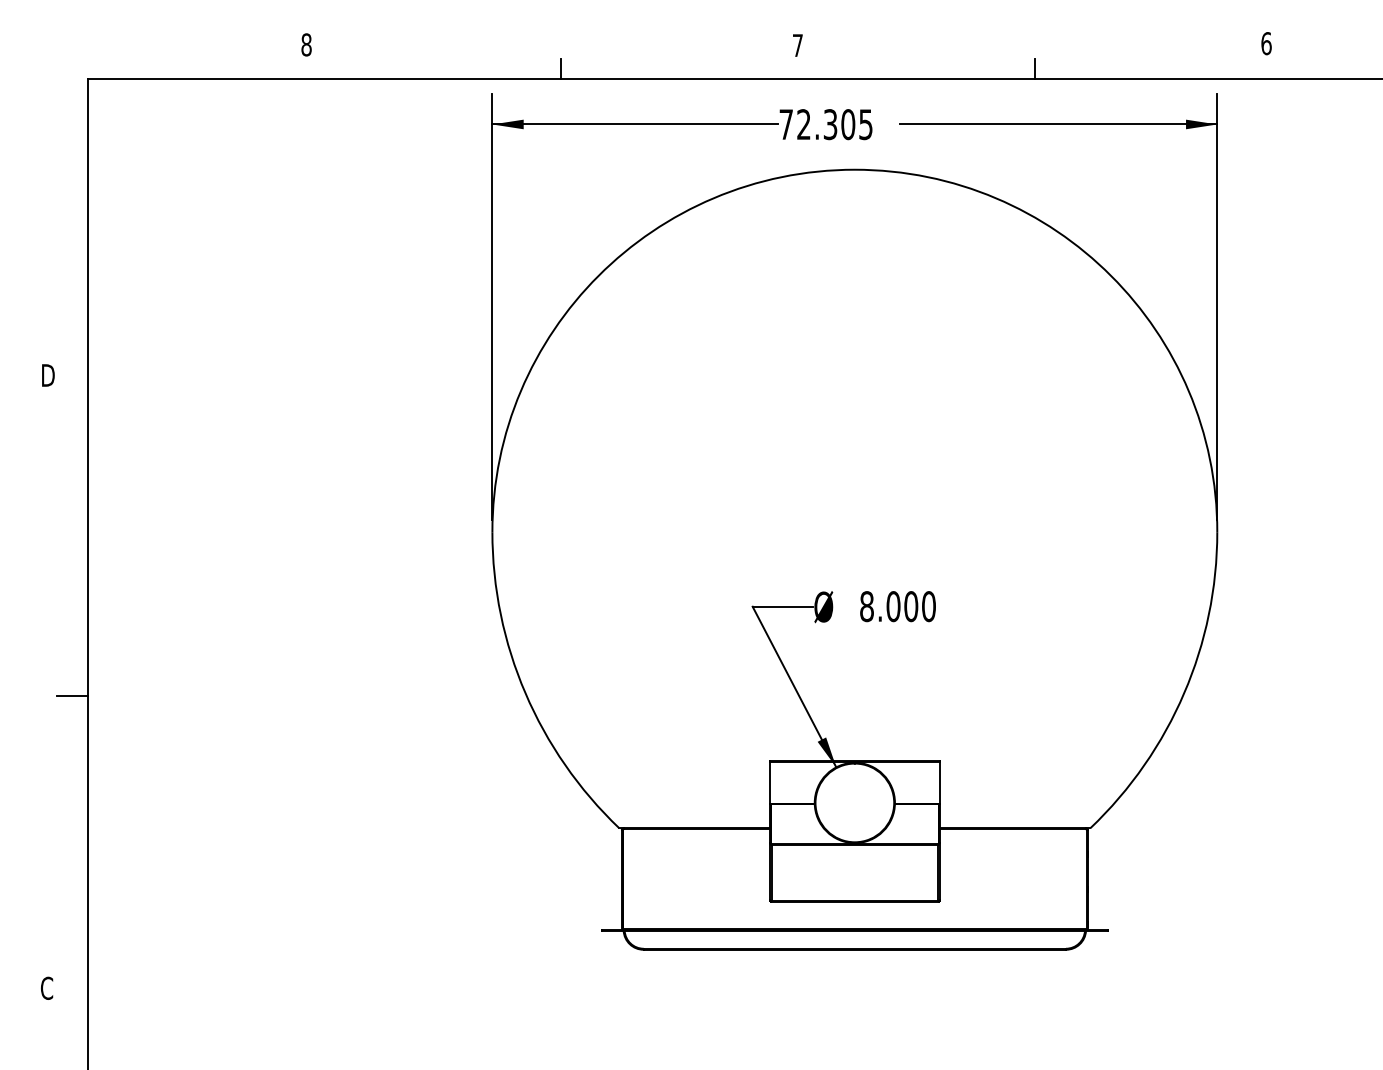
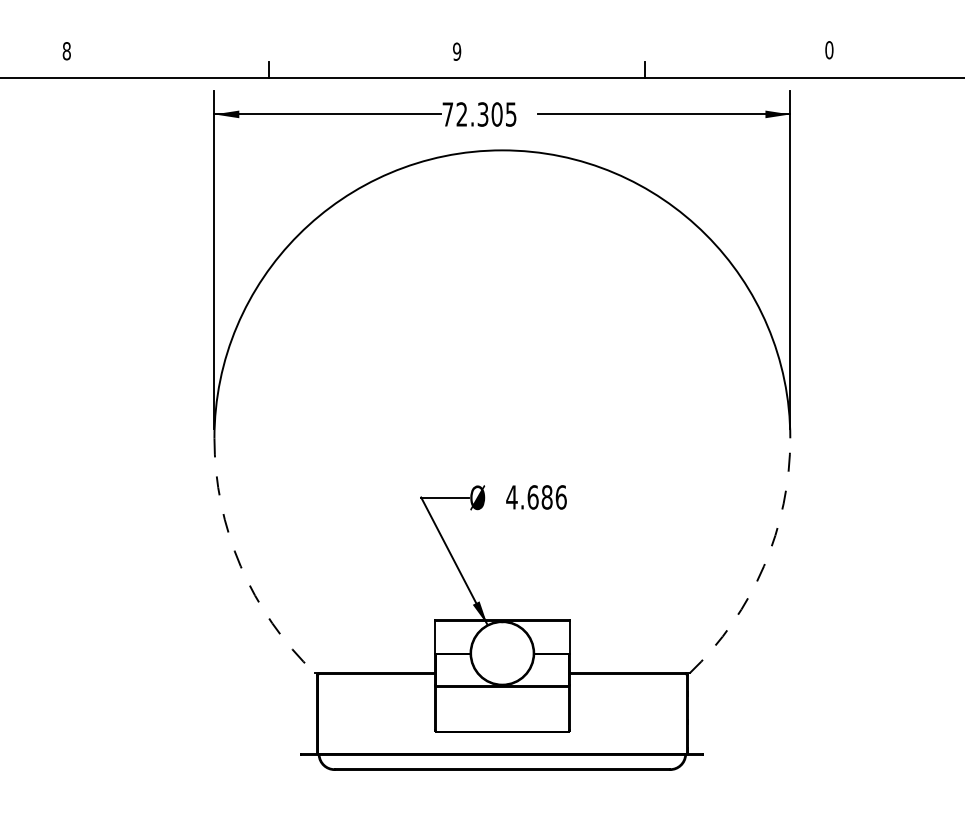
text: (1266, 43) -> (829, 50), 6 -> 0
text: (797, 45) -> (456, 51), 7 -> 9
text: (897, 606) -> (536, 497), 8.000 -> 4.686
arc: (525, 693) -> (240, 566), solid -> dashed
arc: (1184, 693) -> (764, 566), solid -> dashed

